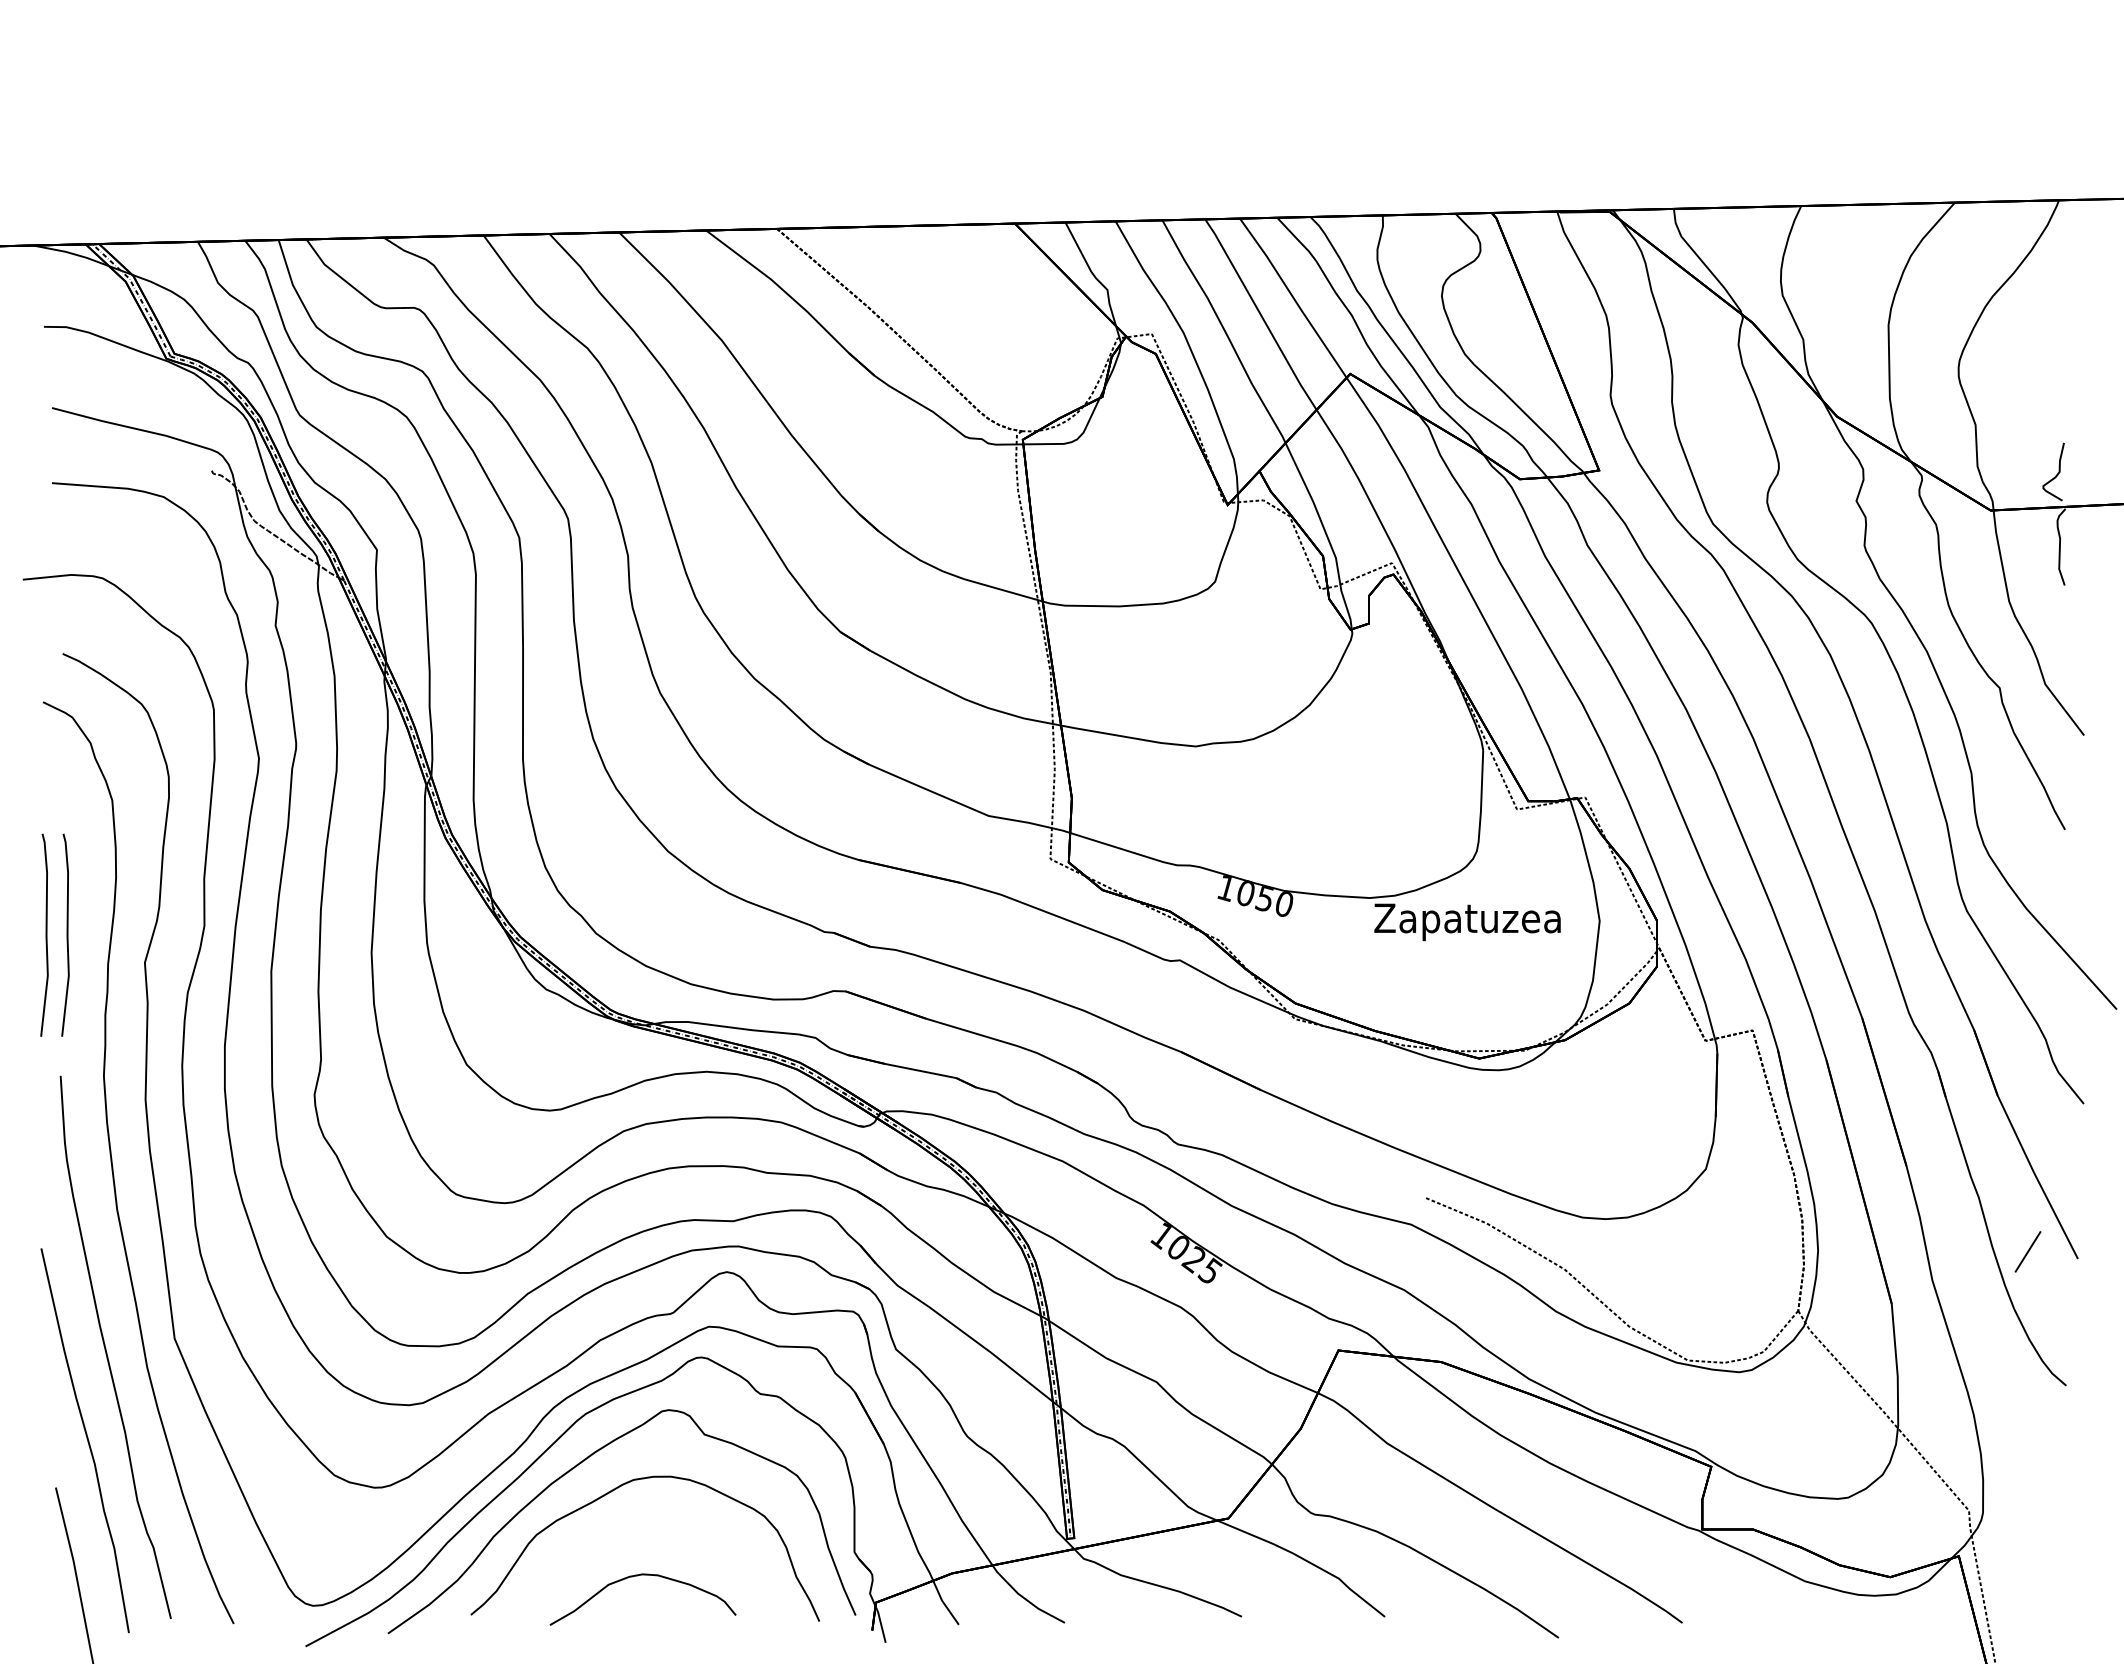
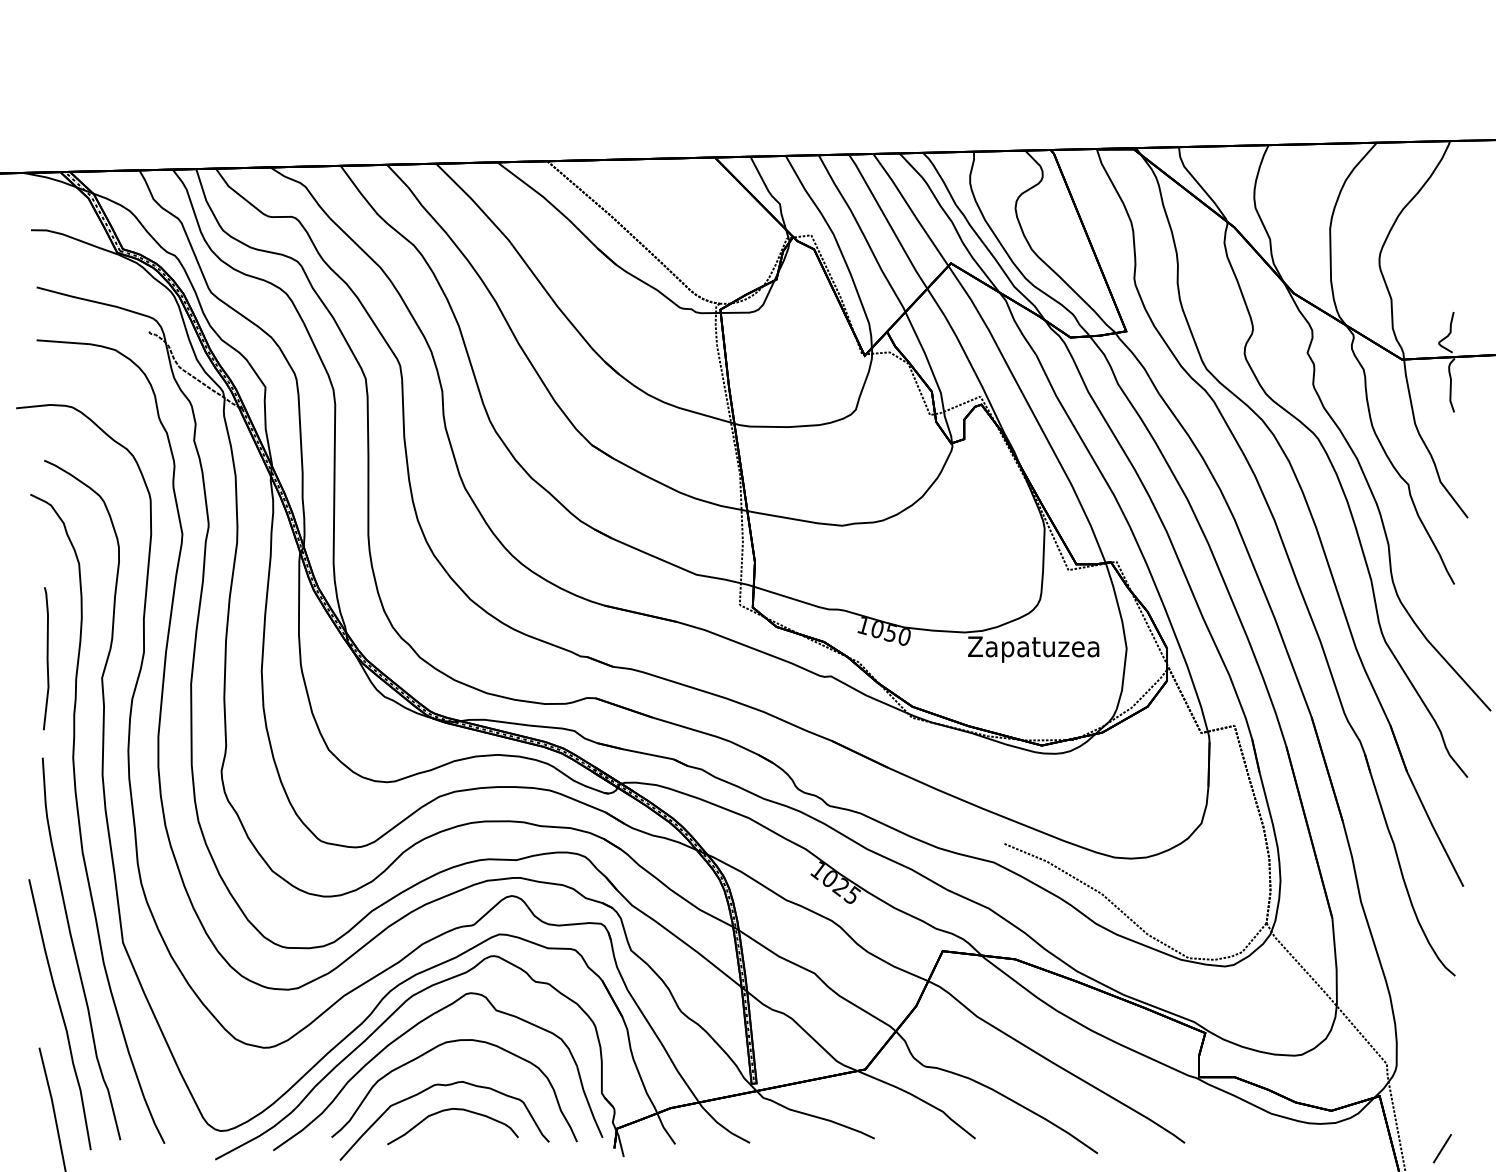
curve: (45, 934) -> (32, 658), removed
line: (2027, 1251) -> (1442, 1148), moved
curve: (631, 1541) -> (444, 1085), added

